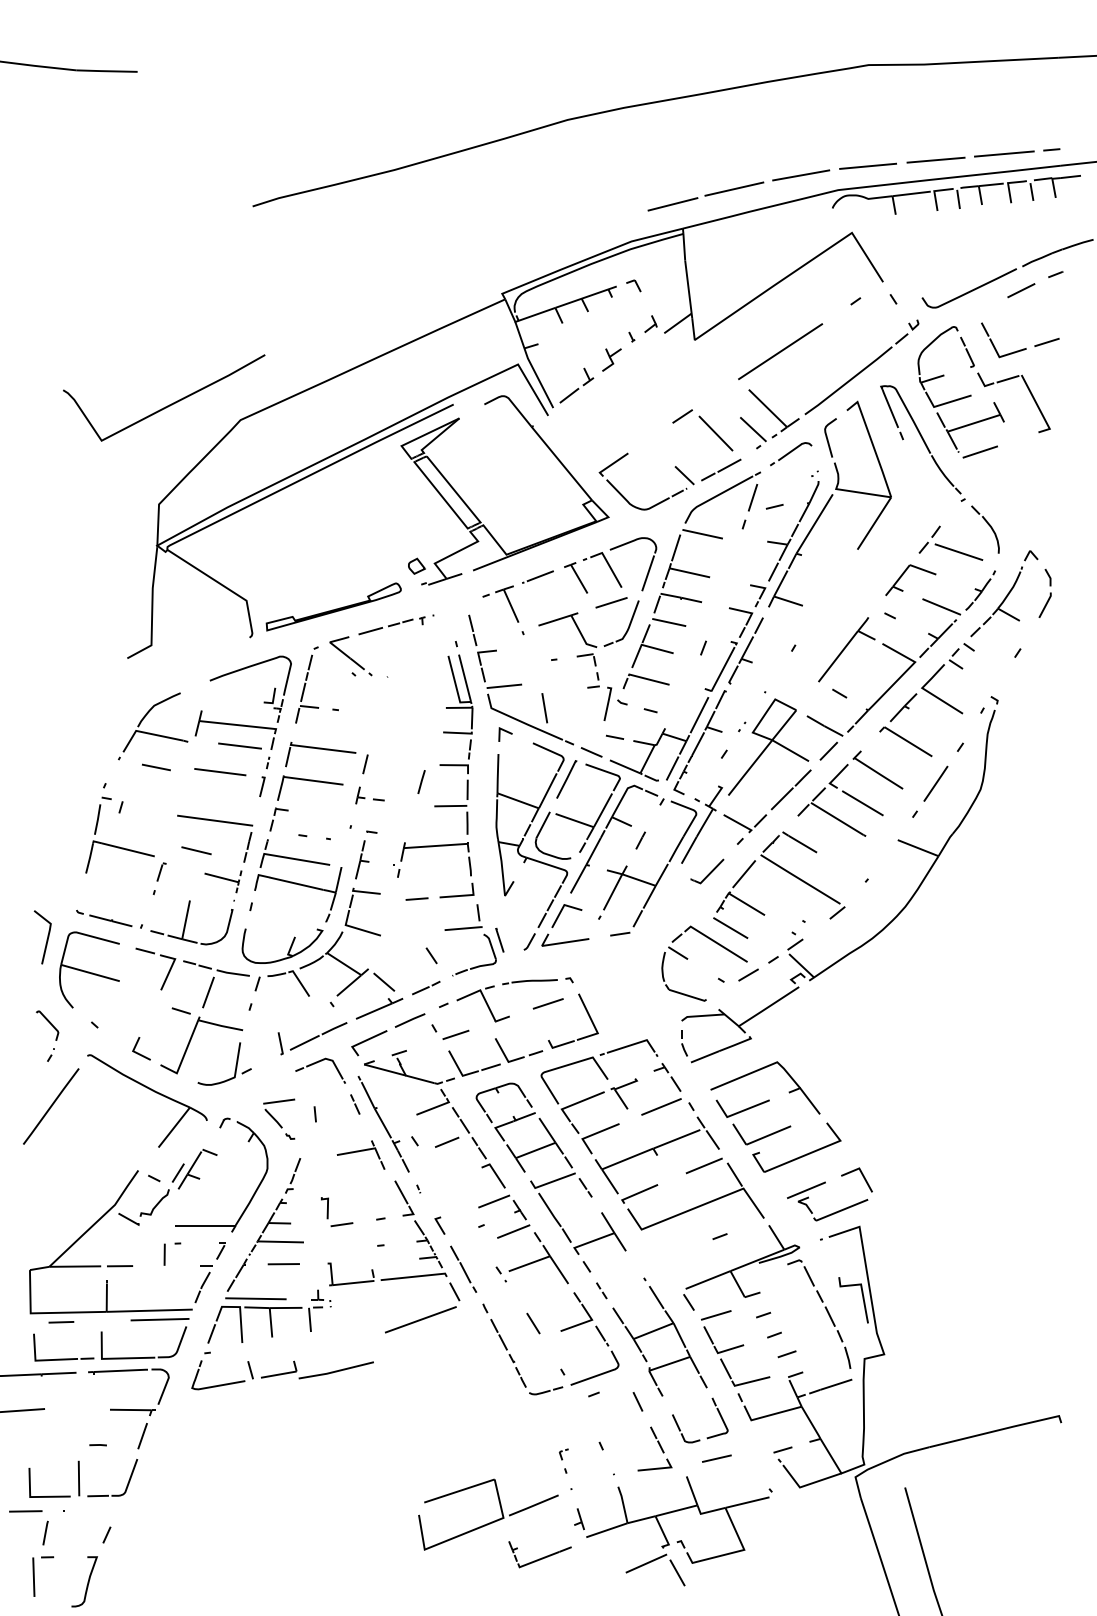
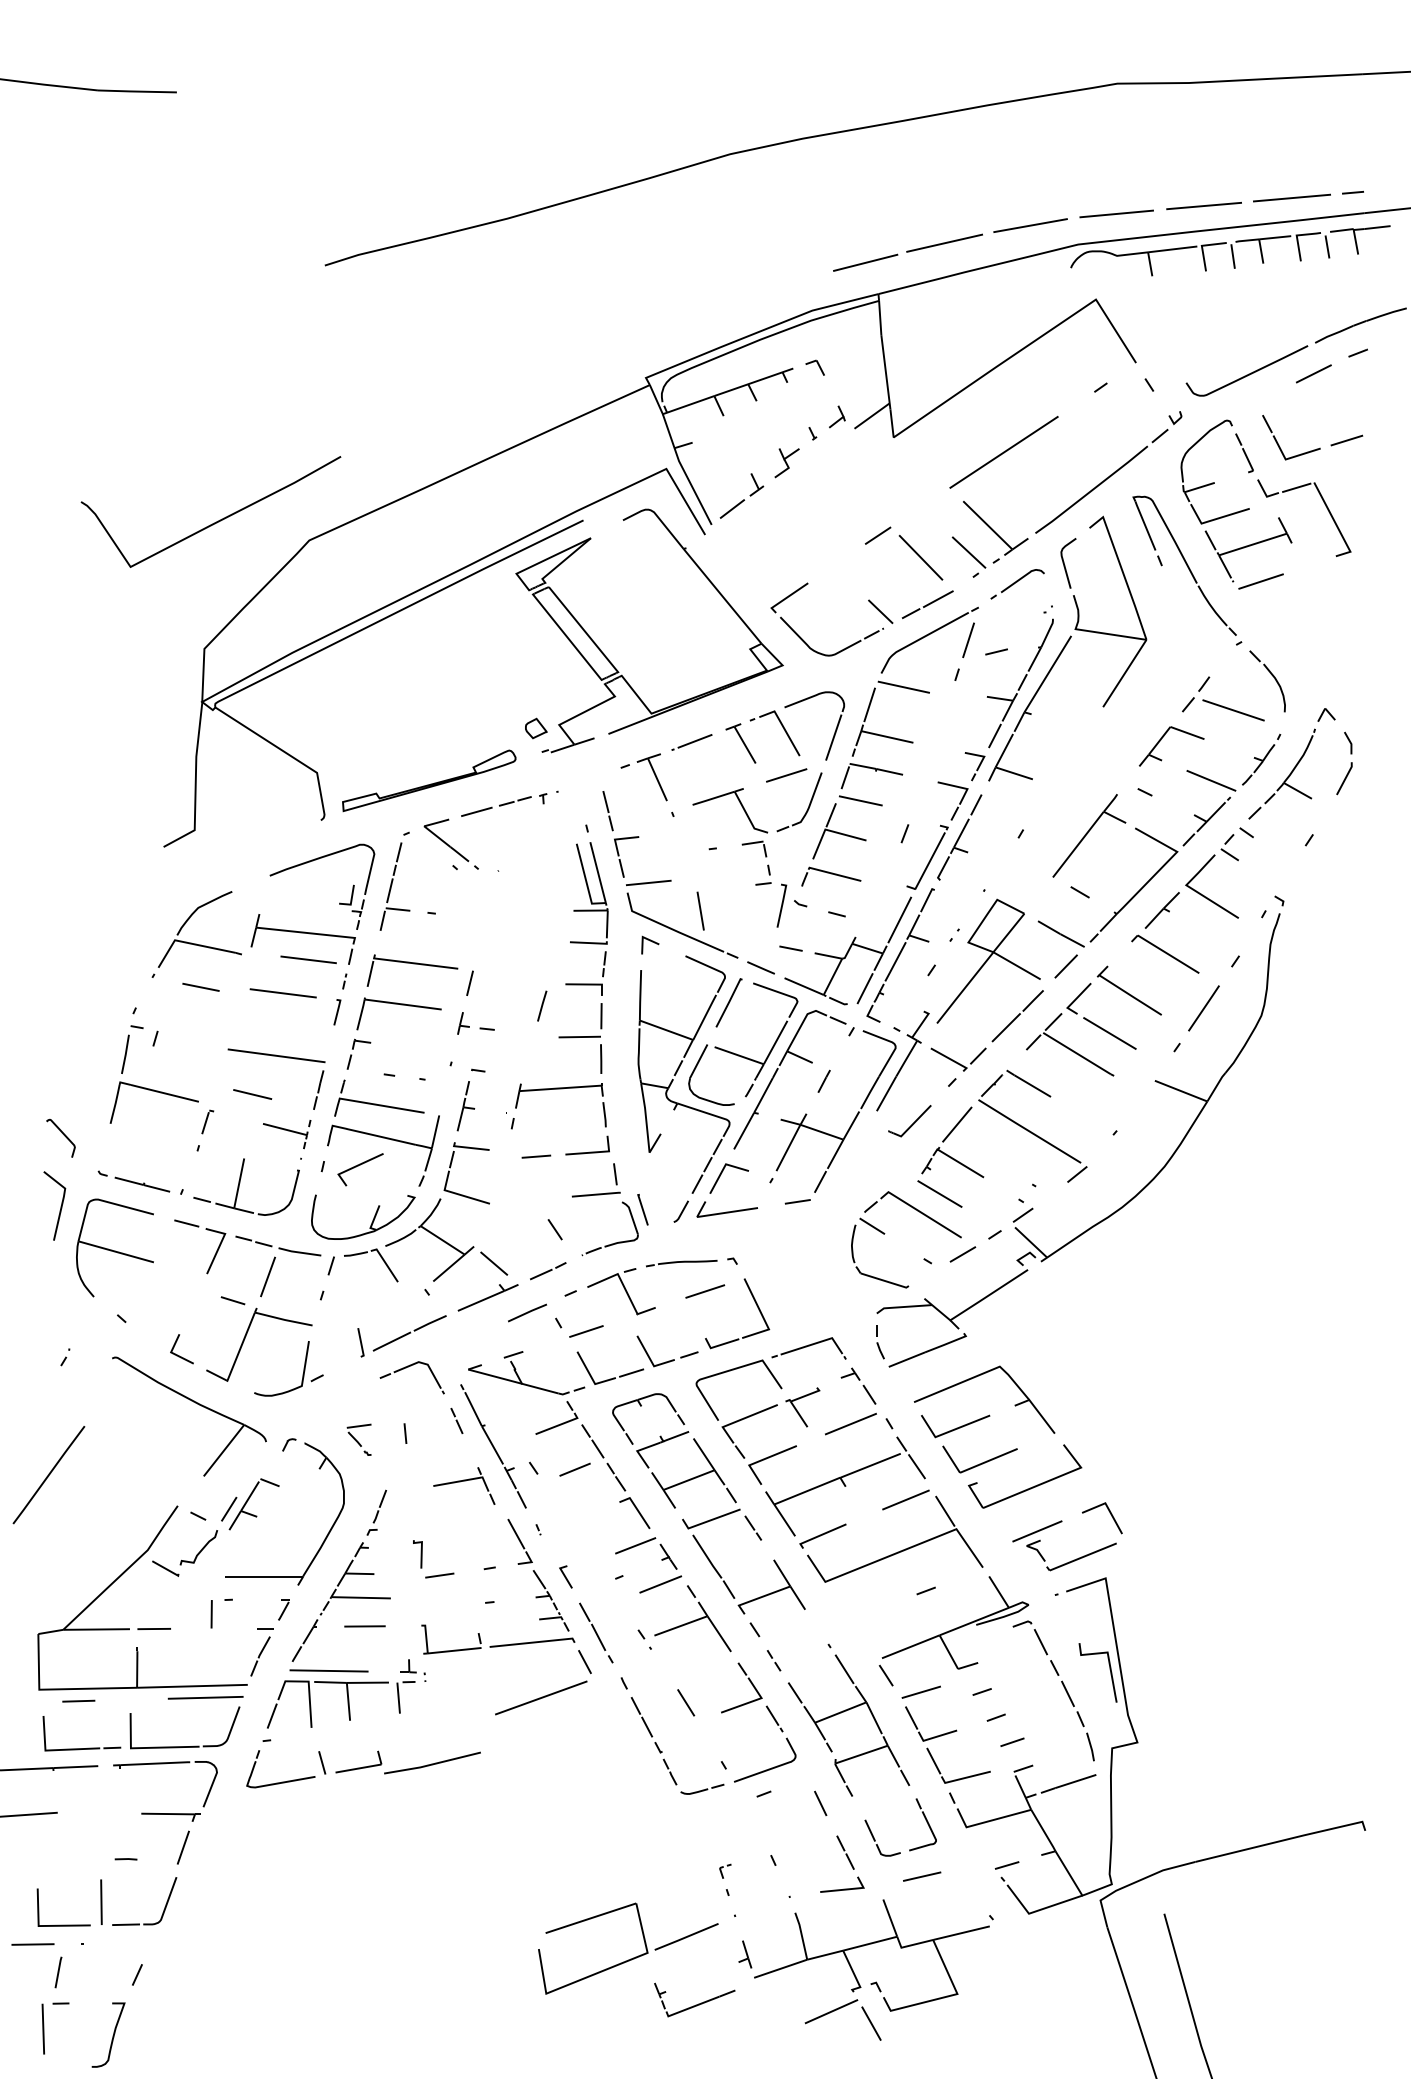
curve: (49, 1023) -> (63, 1135), moved
line: (368, 1040) -> (359, 1166), moved
line: (51, 1106) -> (49, 1475), moved
part: (279, 1118) -> (359, 1438), size x0.6

